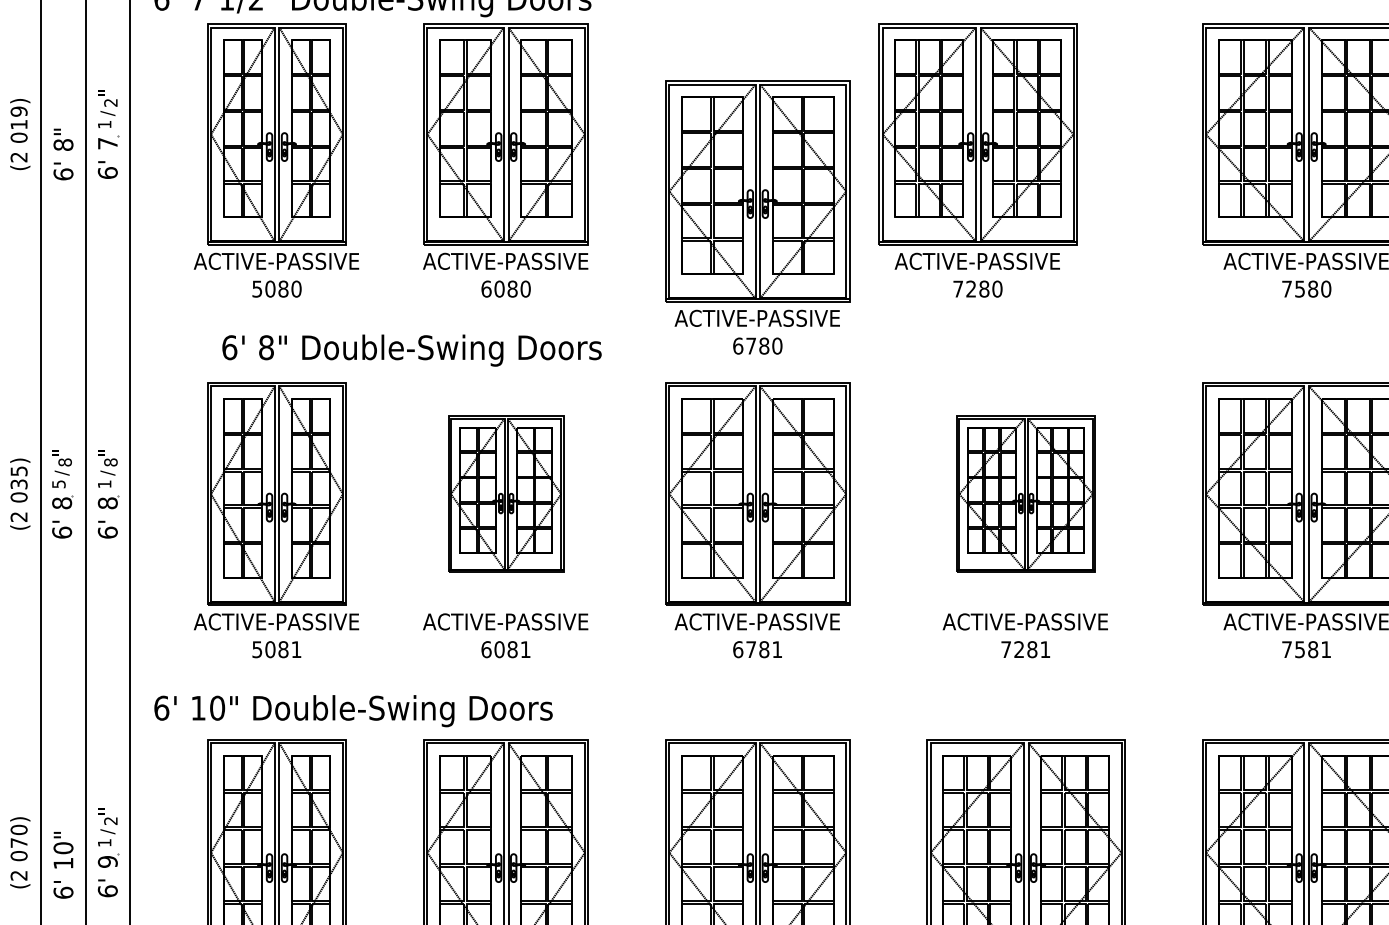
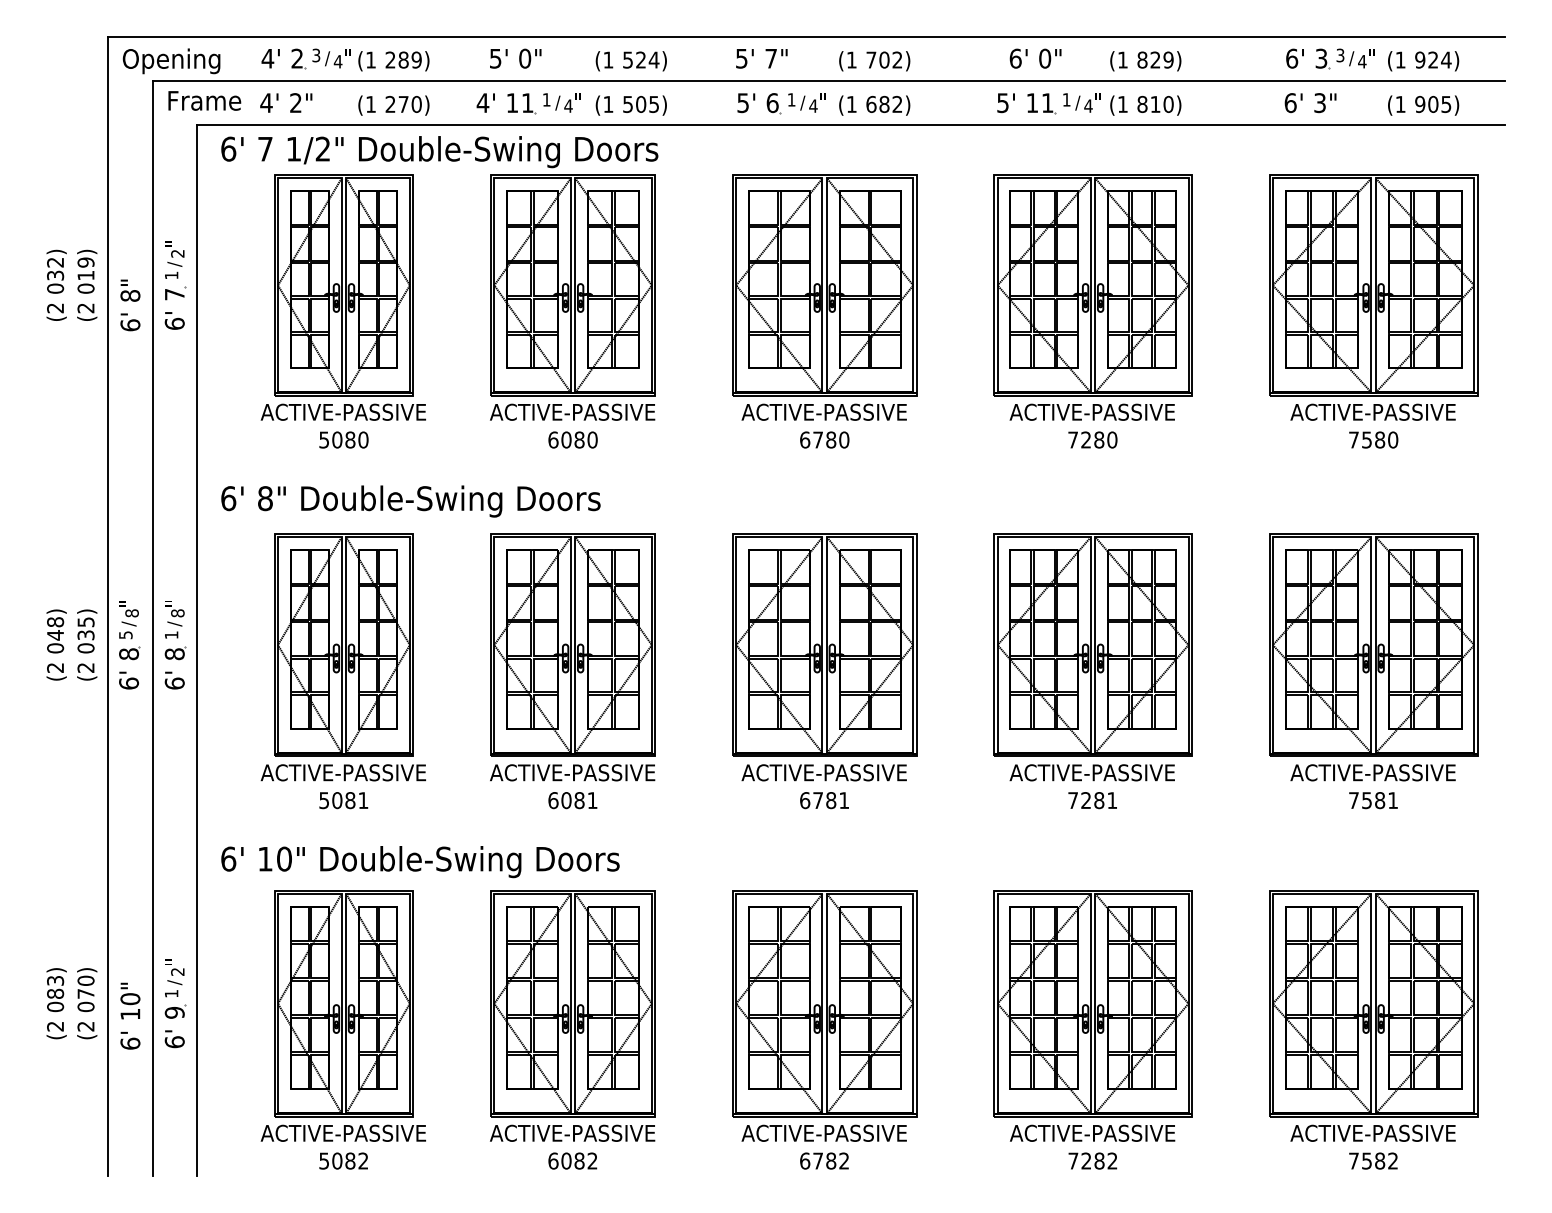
part: (977, 160) -> (1092, 311), moved
part: (757, 217) -> (824, 311), moved
text: (411, 350) -> (410, 501), moved
part: (505, 493) -> (572, 644), size x1.43
part: (1025, 493) -> (1092, 644), size x1.43

